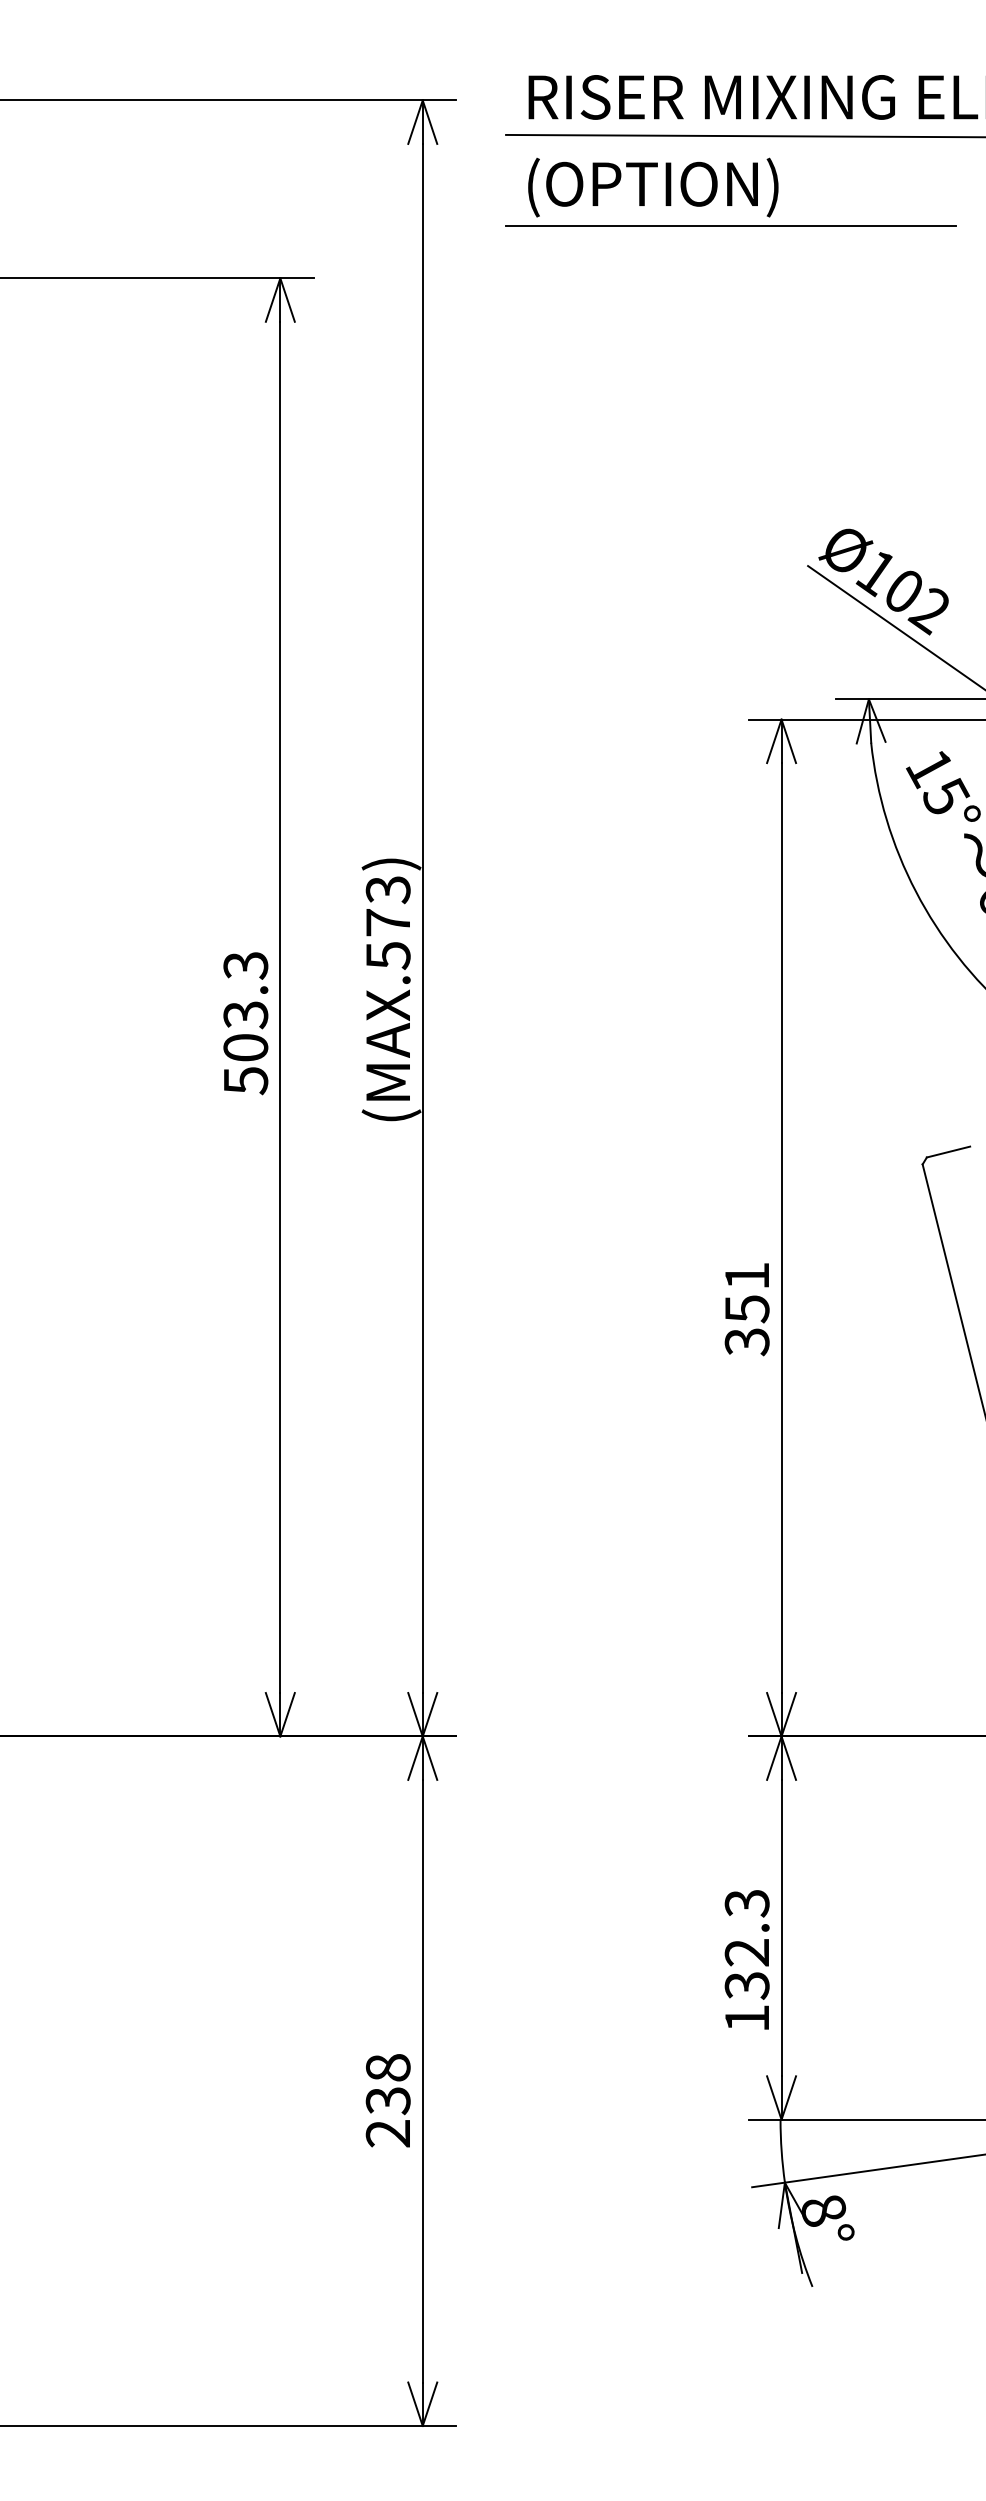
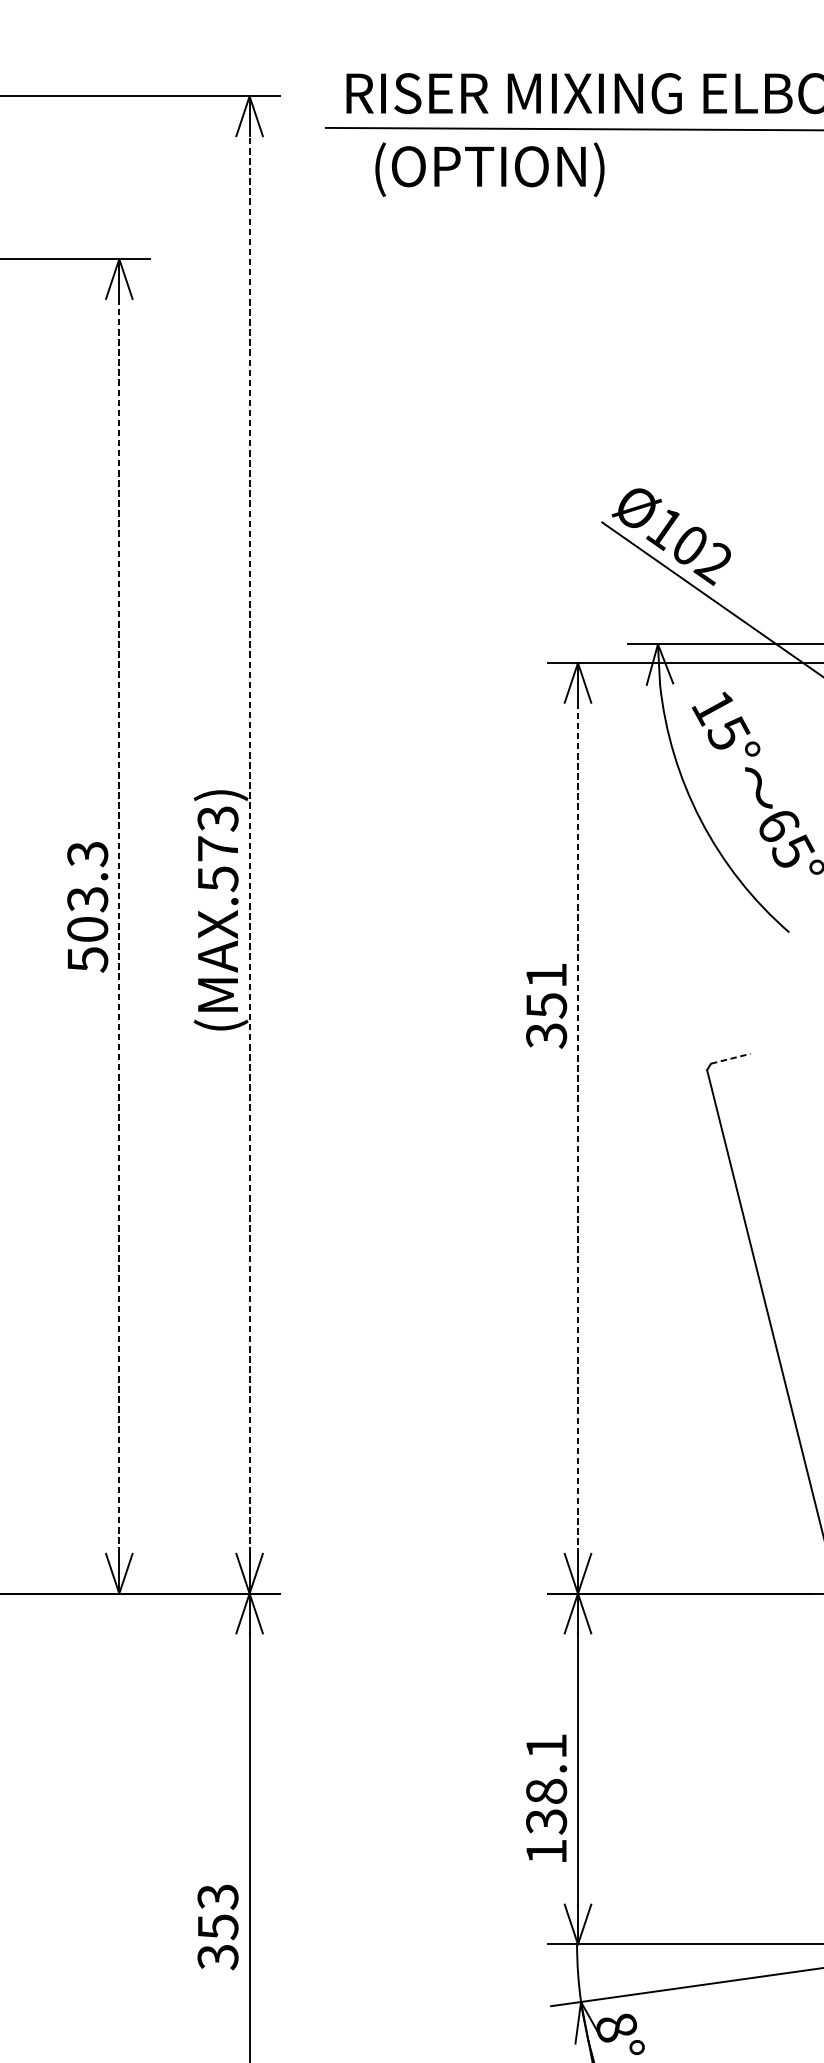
text: (653, 187) -> (490, 169), moved
line: (731, 226) -> (532, 211), removed
line: (422, 918) -> (249, 845), solid -> dashed
line: (280, 1007) -> (119, 926), solid -> dashed
text: (245, 1023) -> (87, 907), moved
line: (948, 1151) -> (730, 1058), solid -> dashed
line: (781, 1228) -> (577, 1128), solid -> dashed
text: (746, 1309) -> (545, 1006), moved
text: (746, 1928) -> (545, 1769), 132.3 -> 138.1
text: (387, 2101) -> (217, 1927), 238 -> 353

